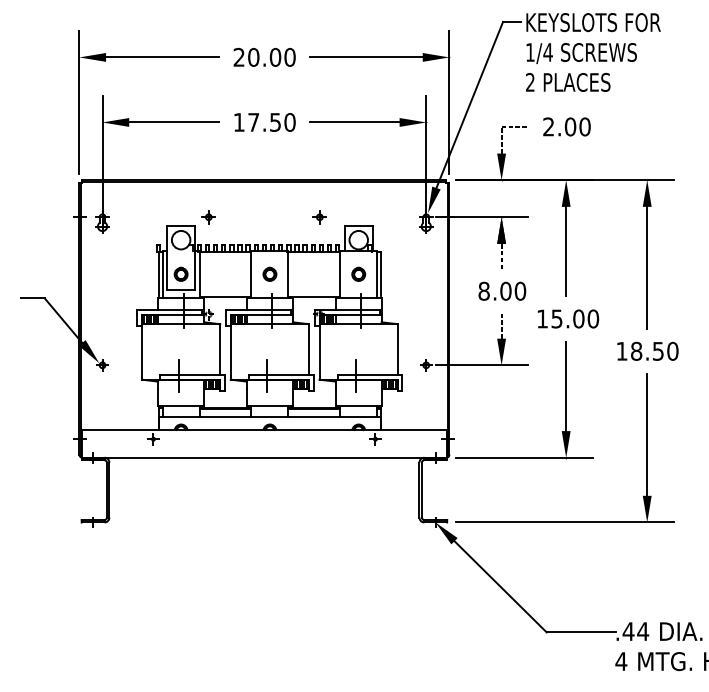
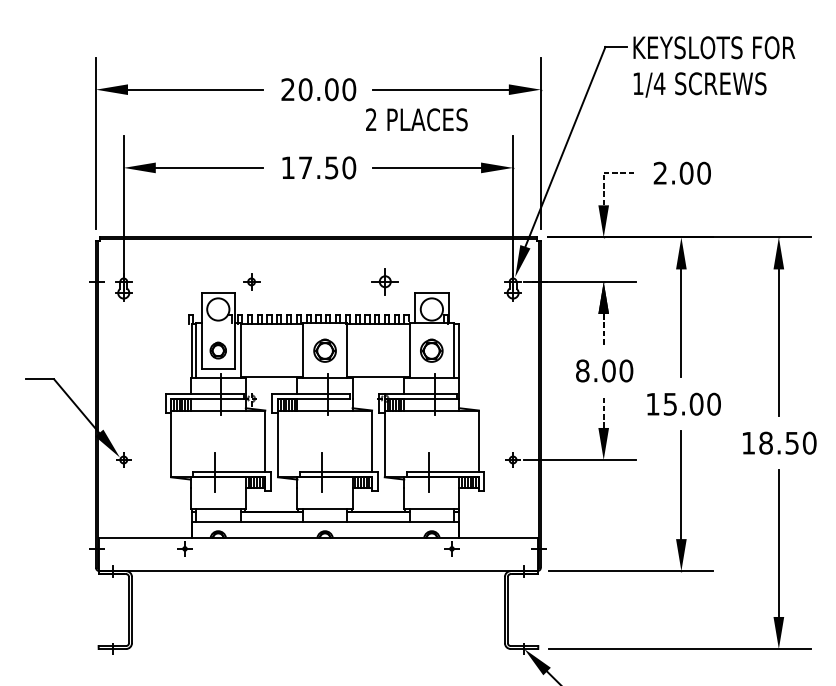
text: (568, 82) -> (417, 119), moved
part: (319, 217) -> (384, 282), size x1.6
part: (269, 273) -> (324, 349), size x1.4
part: (358, 273) -> (431, 349), size x1.4

